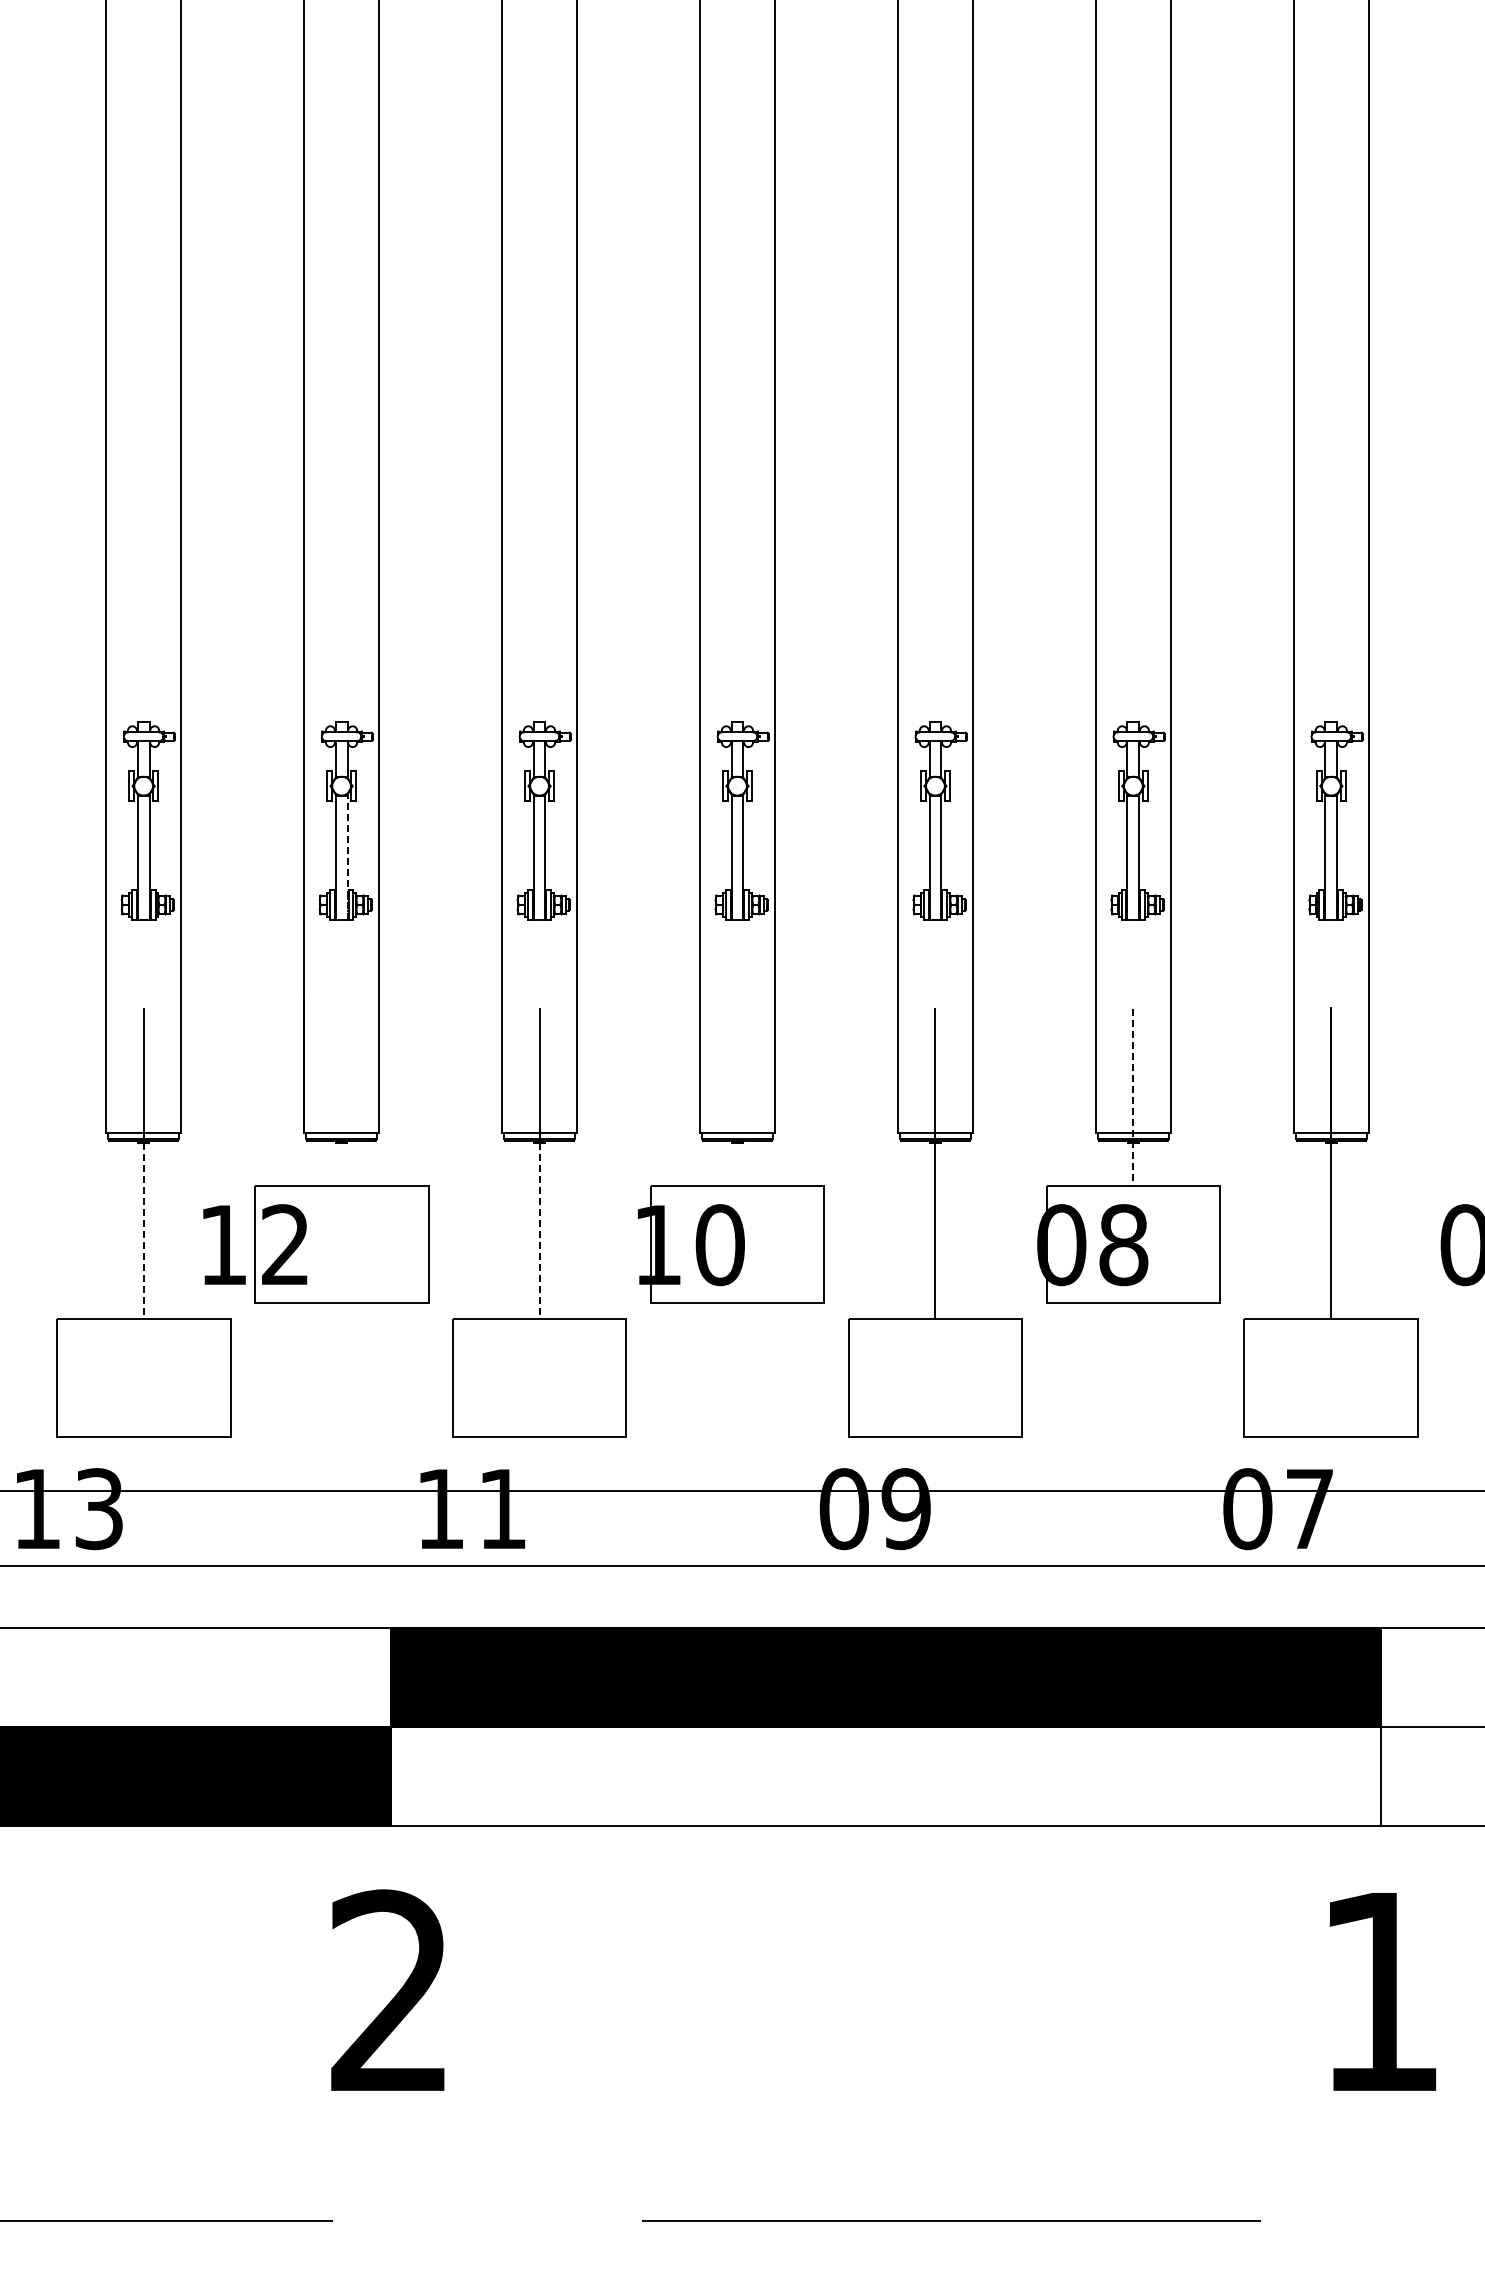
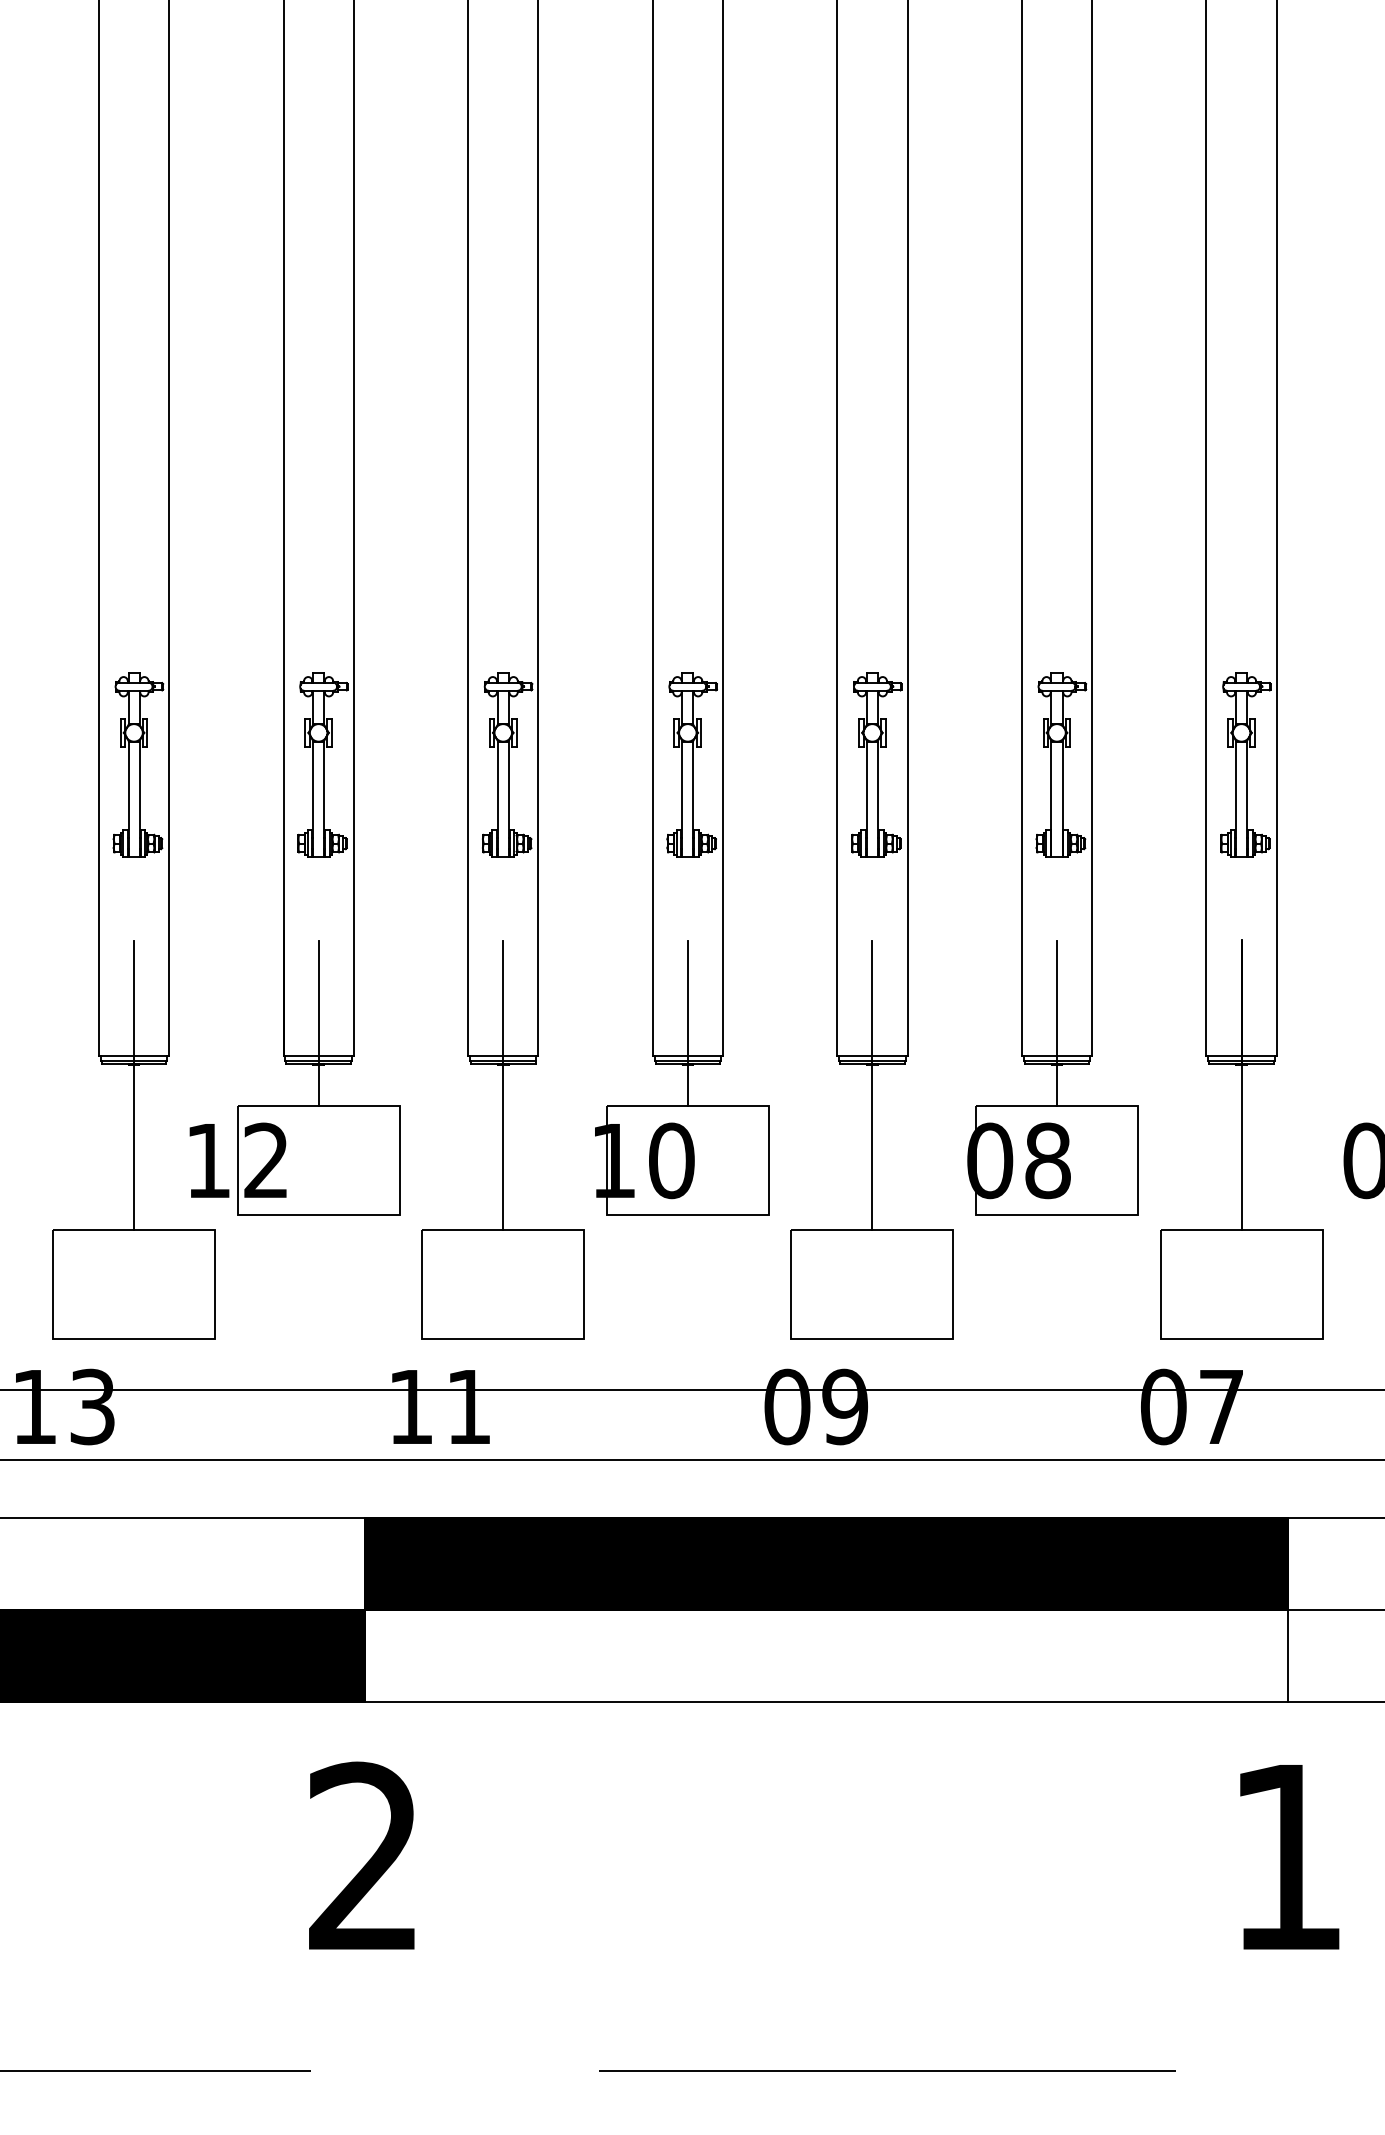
line: (347, 857) -> (324, 799), dashed -> solid
line: (341, 1097) -> (318, 1023), added
line: (737, 1097) -> (687, 1023), added
line: (1133, 1097) -> (1057, 1023), dashed -> solid
line: (143, 1231) -> (133, 1148), dashed -> solid
line: (539, 1231) -> (503, 1148), dashed -> solid

